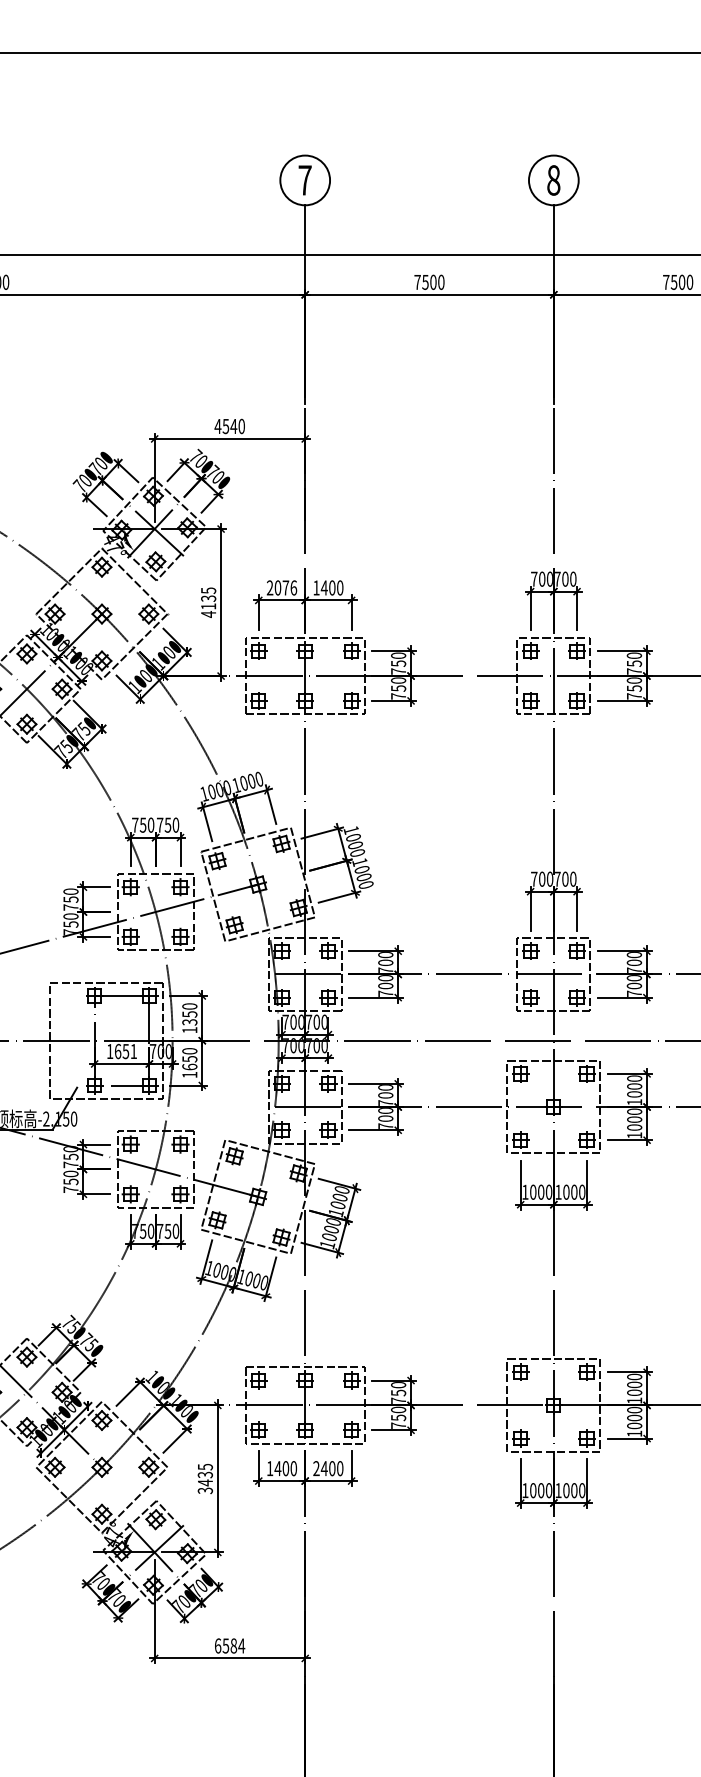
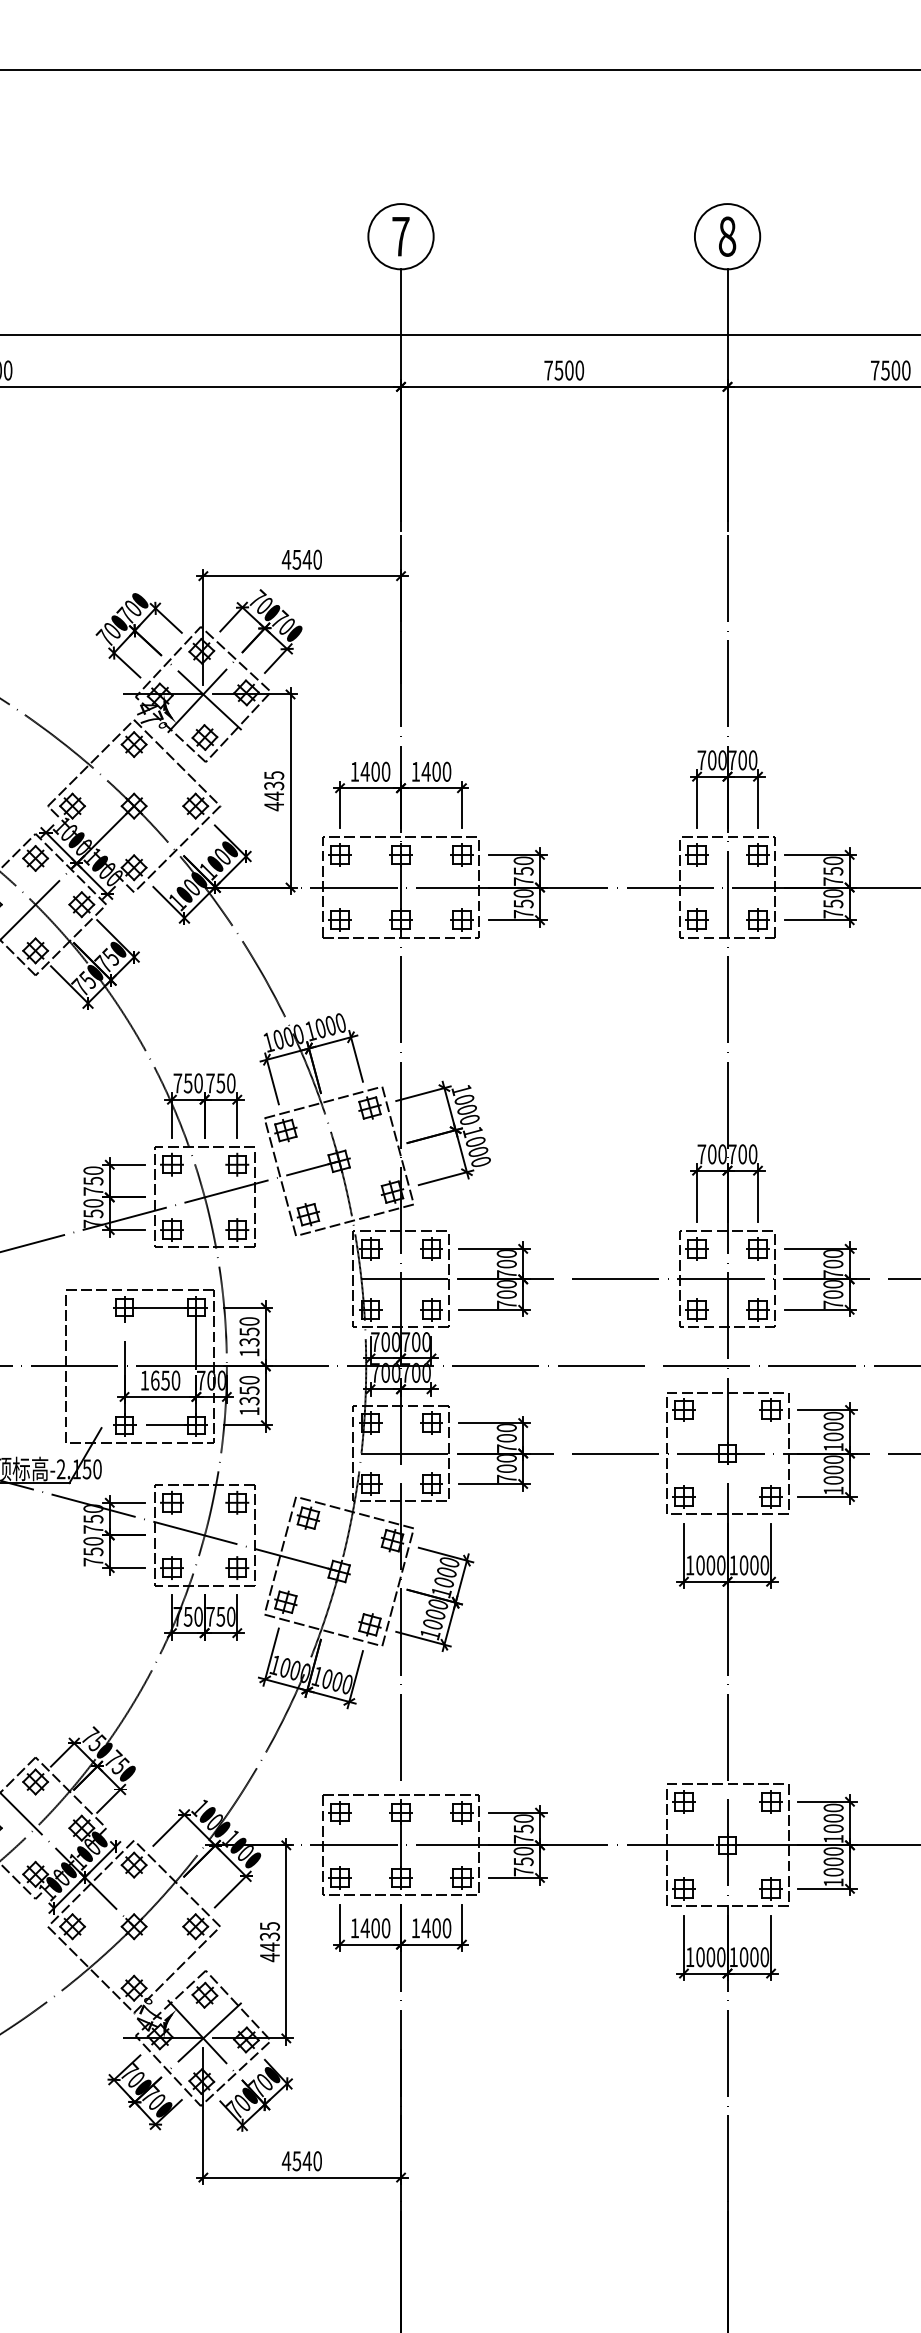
text: (281, 587) -> (370, 771), 2076 -> 1400
text: (208, 605) -> (273, 795), 4135 -> 4435
text: (133, 1051) -> (175, 1380), 1651 -> 1650
text: (189, 1066) -> (249, 1400), 1650 -> 1350
text: (316, 1468) -> (415, 1927), 2400 -> 1400
text: (205, 1490) -> (269, 1957), 3435 -> 4435
text: (229, 1646) -> (301, 2161), 6584 -> 4540

